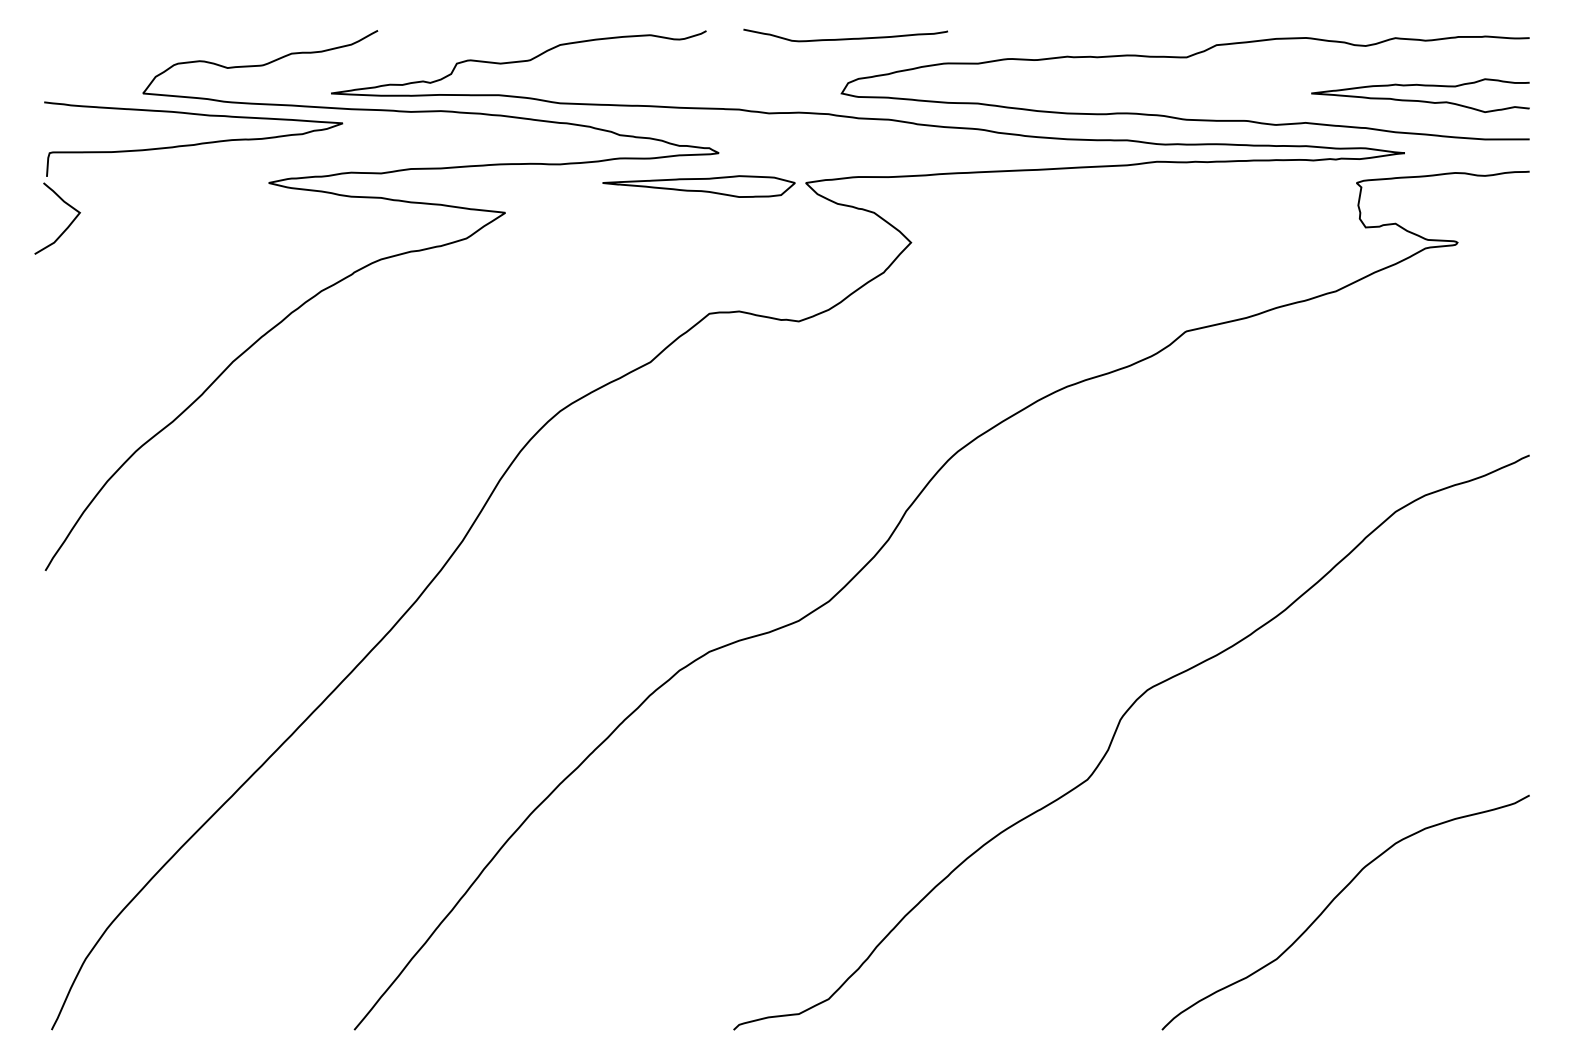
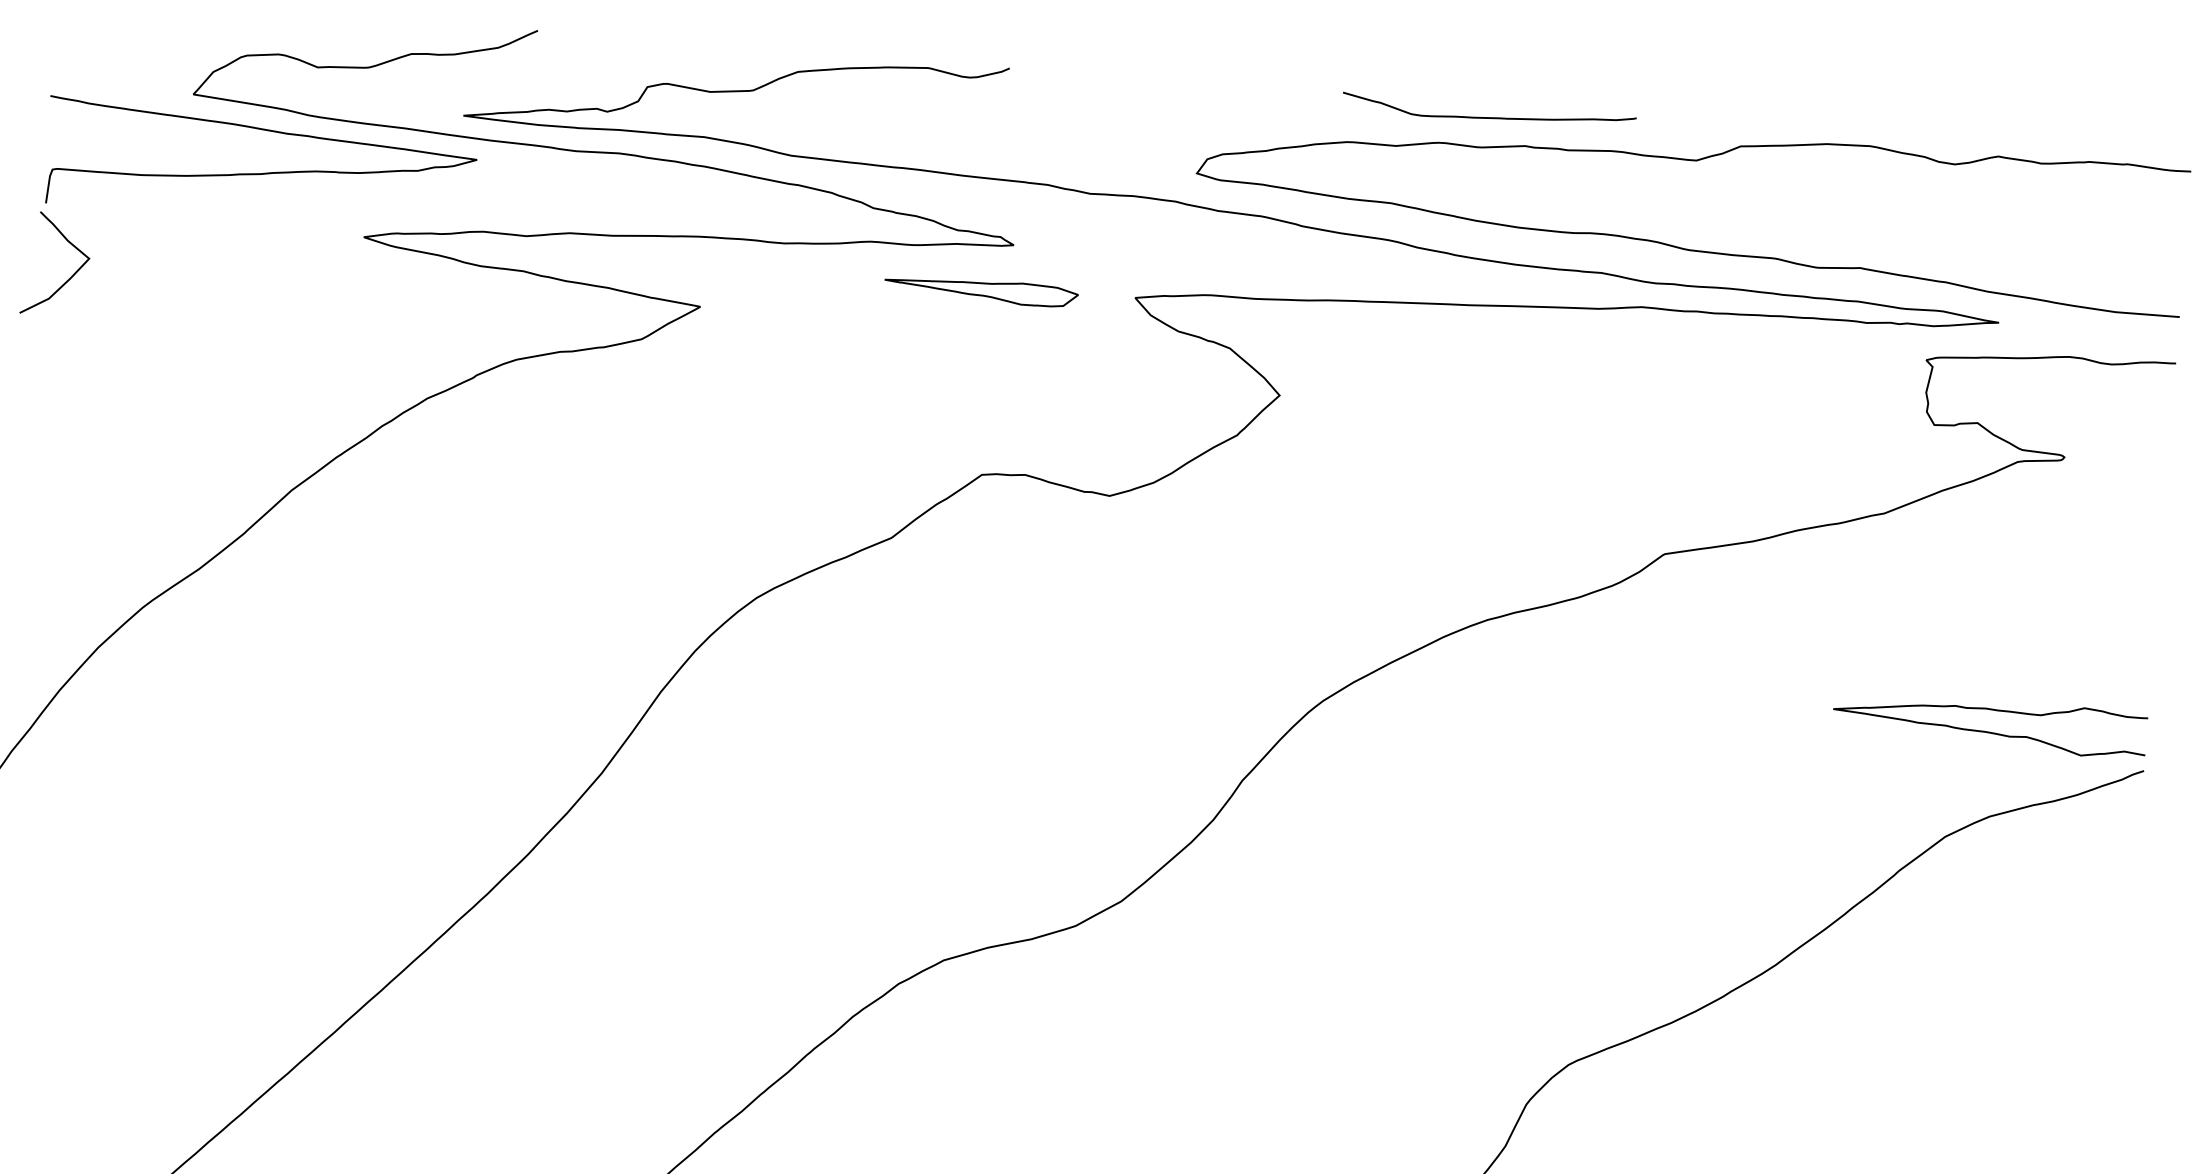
curve: (845, 38) -> (1488, 116), moved
curve: (1420, 100) -> (1989, 731), moved
part: (698, 186) -> (980, 290), size x0.7

